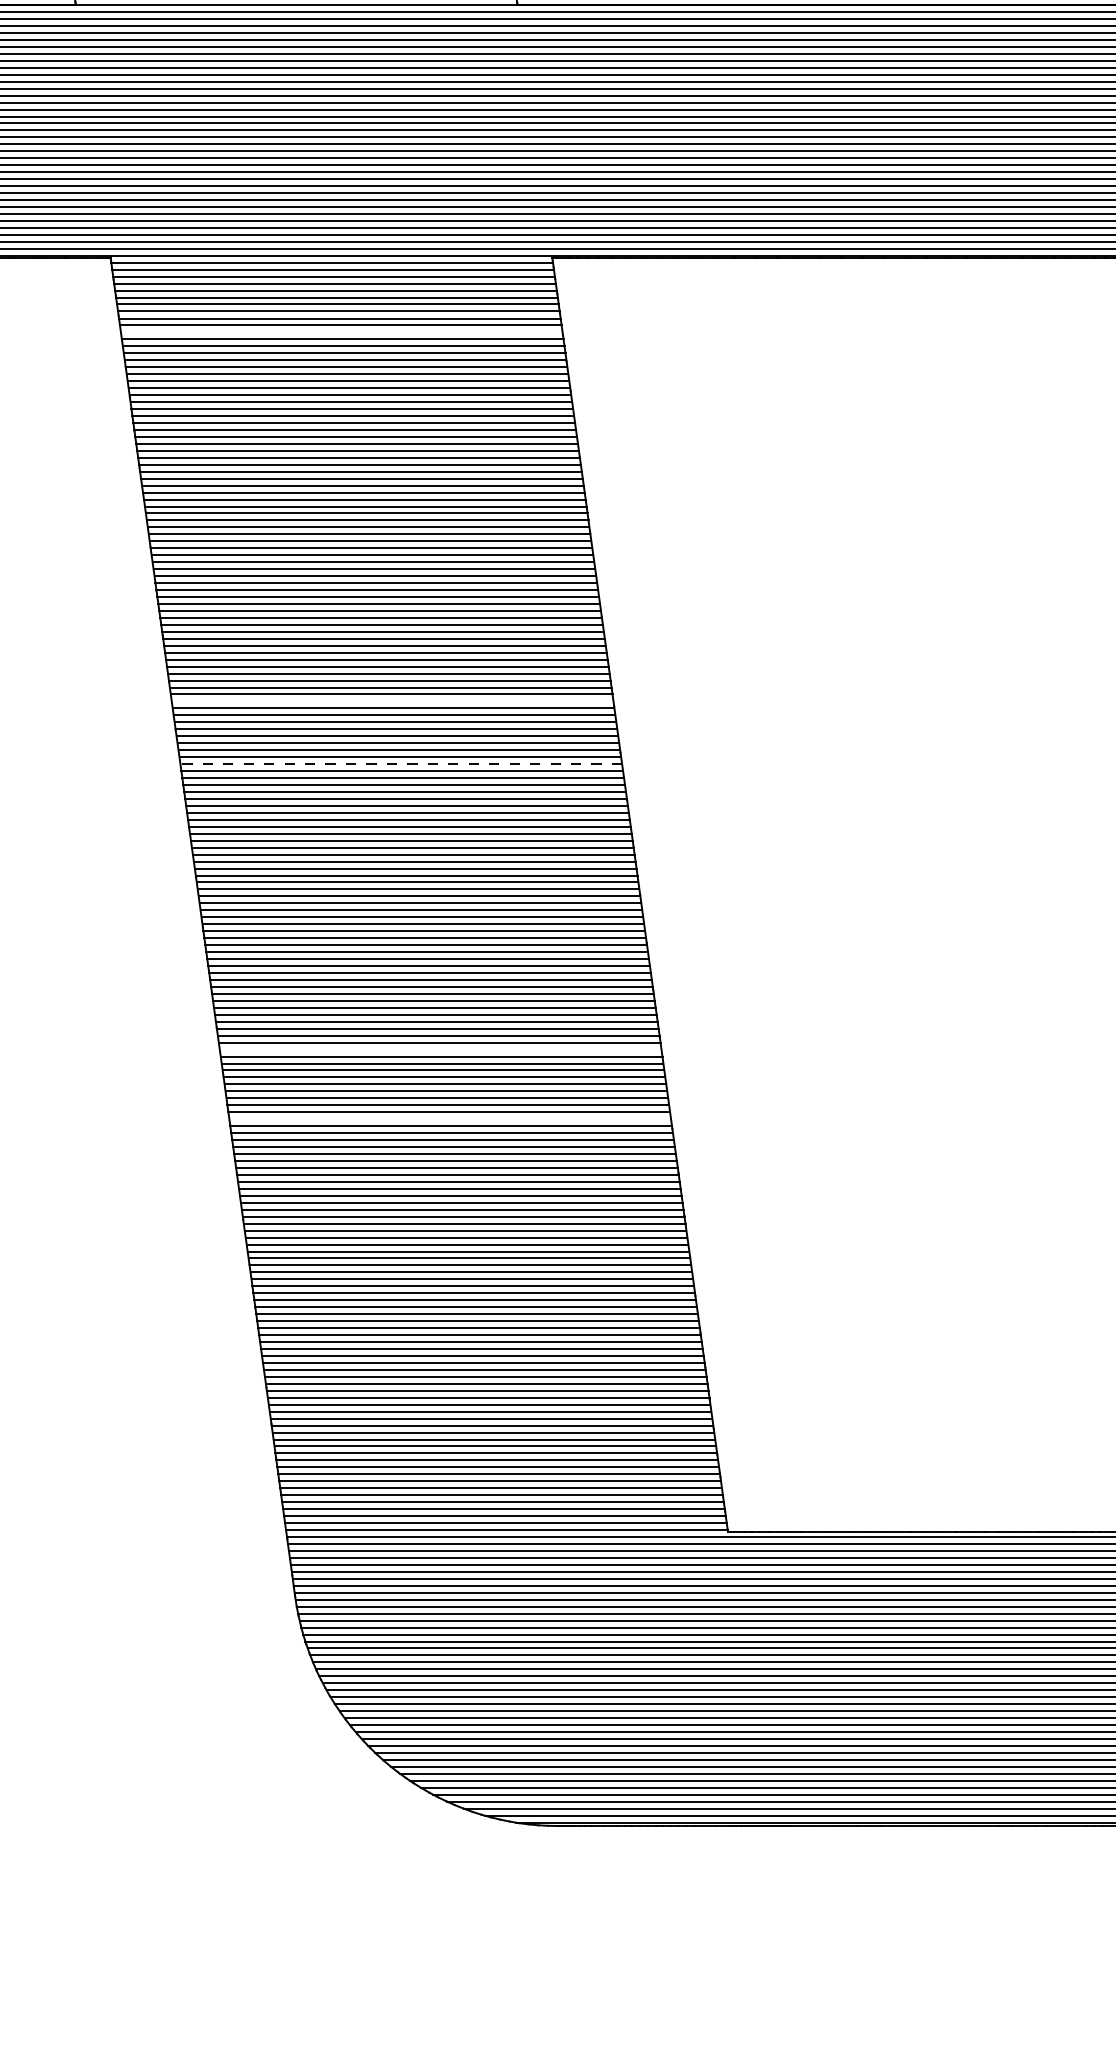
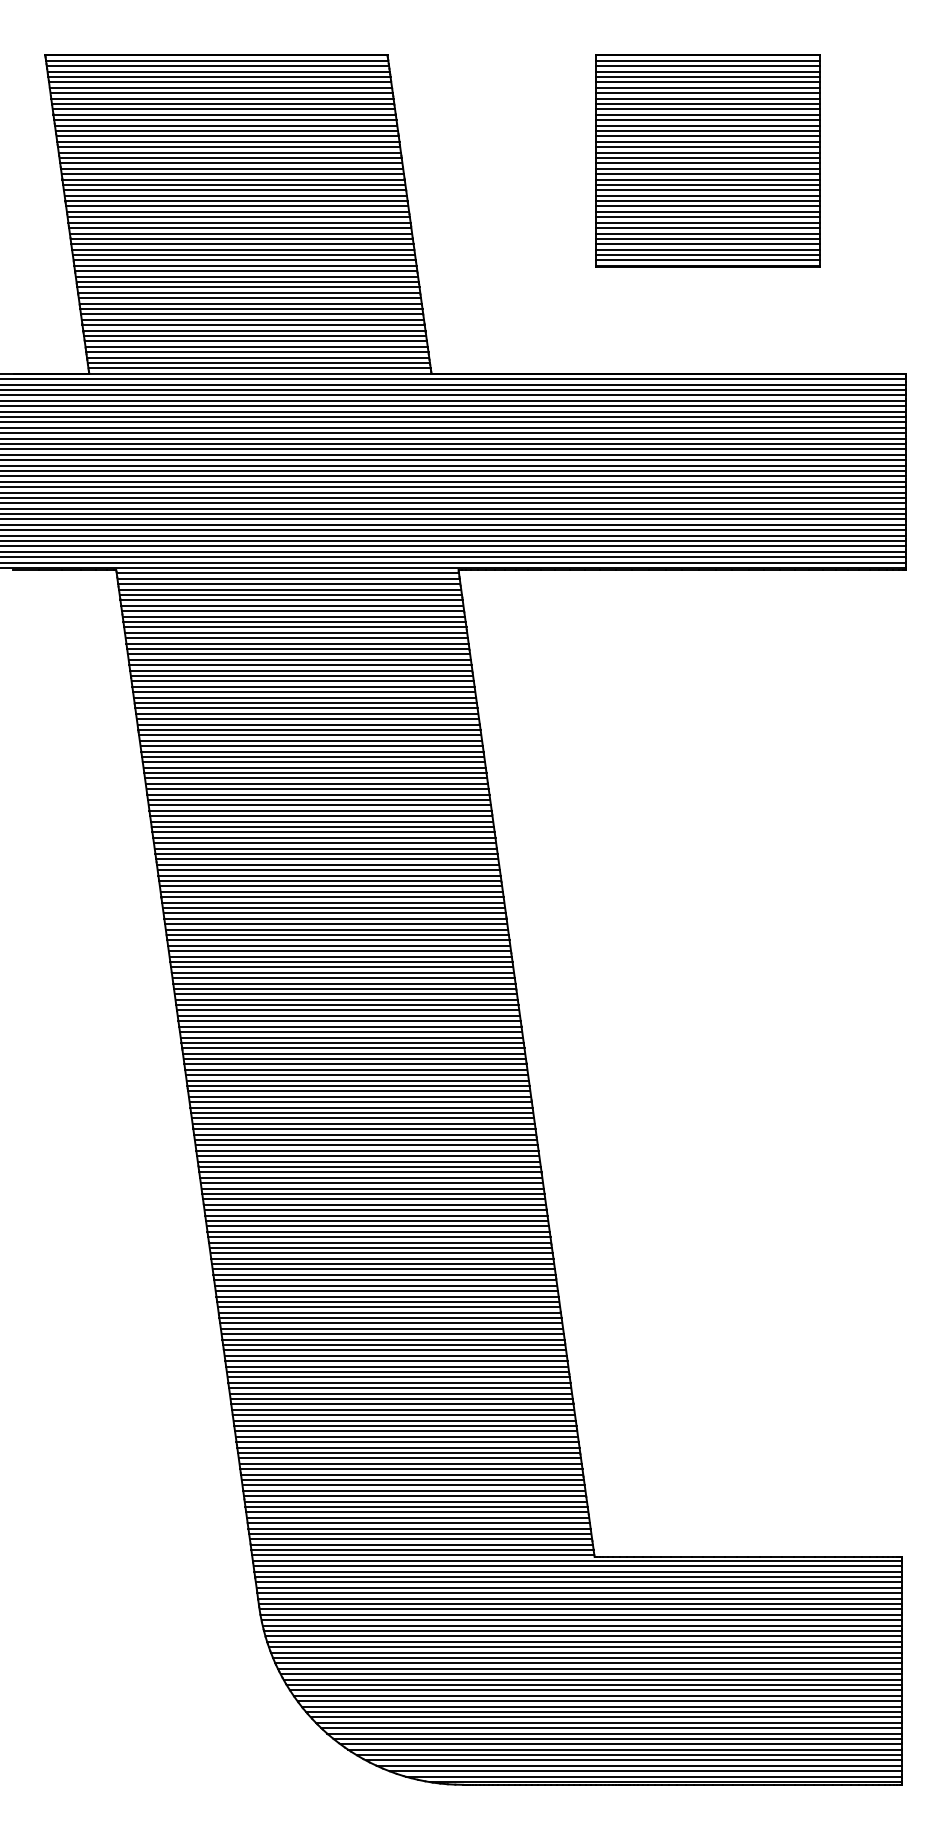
line: (341, 332) -> (295, 627), added
line: (392, 701) -> (334, 913), added
line: (400, 763) -> (340, 961), dashed -> solid
line: (440, 1050) -> (371, 1183), added
line: (450, 1119) -> (379, 1237), added

